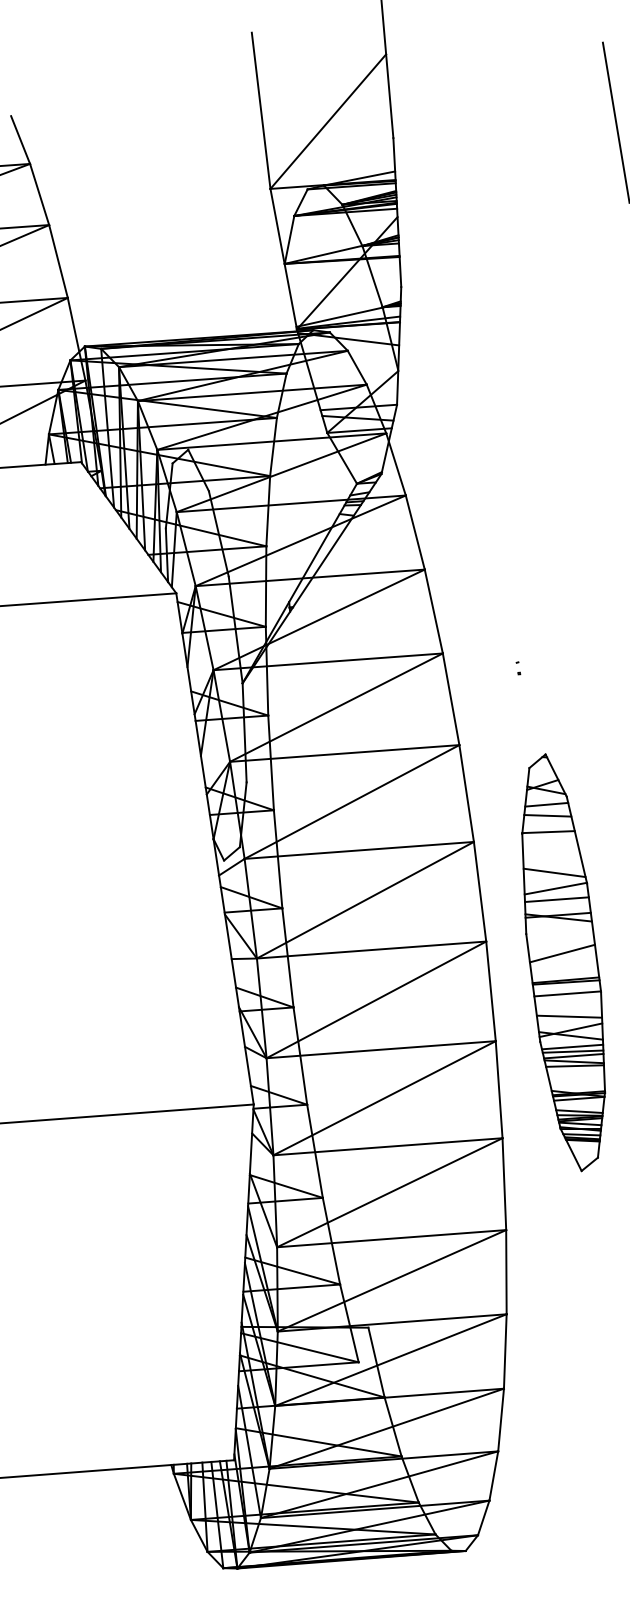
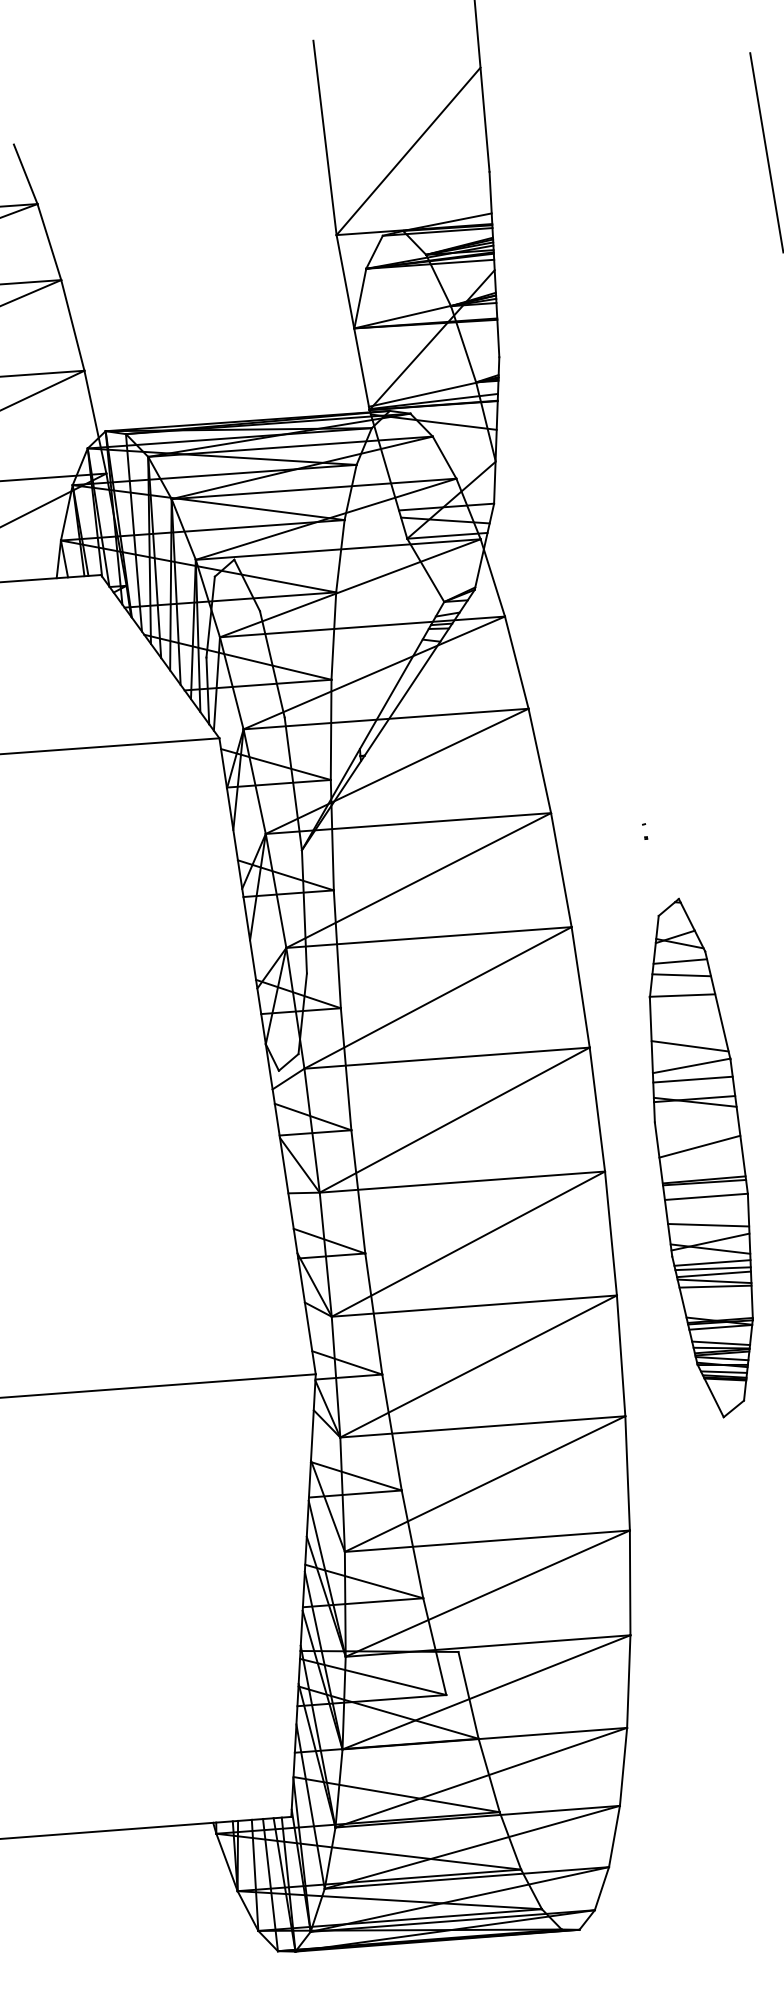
part: (563, 962) -> (701, 1157), moved

